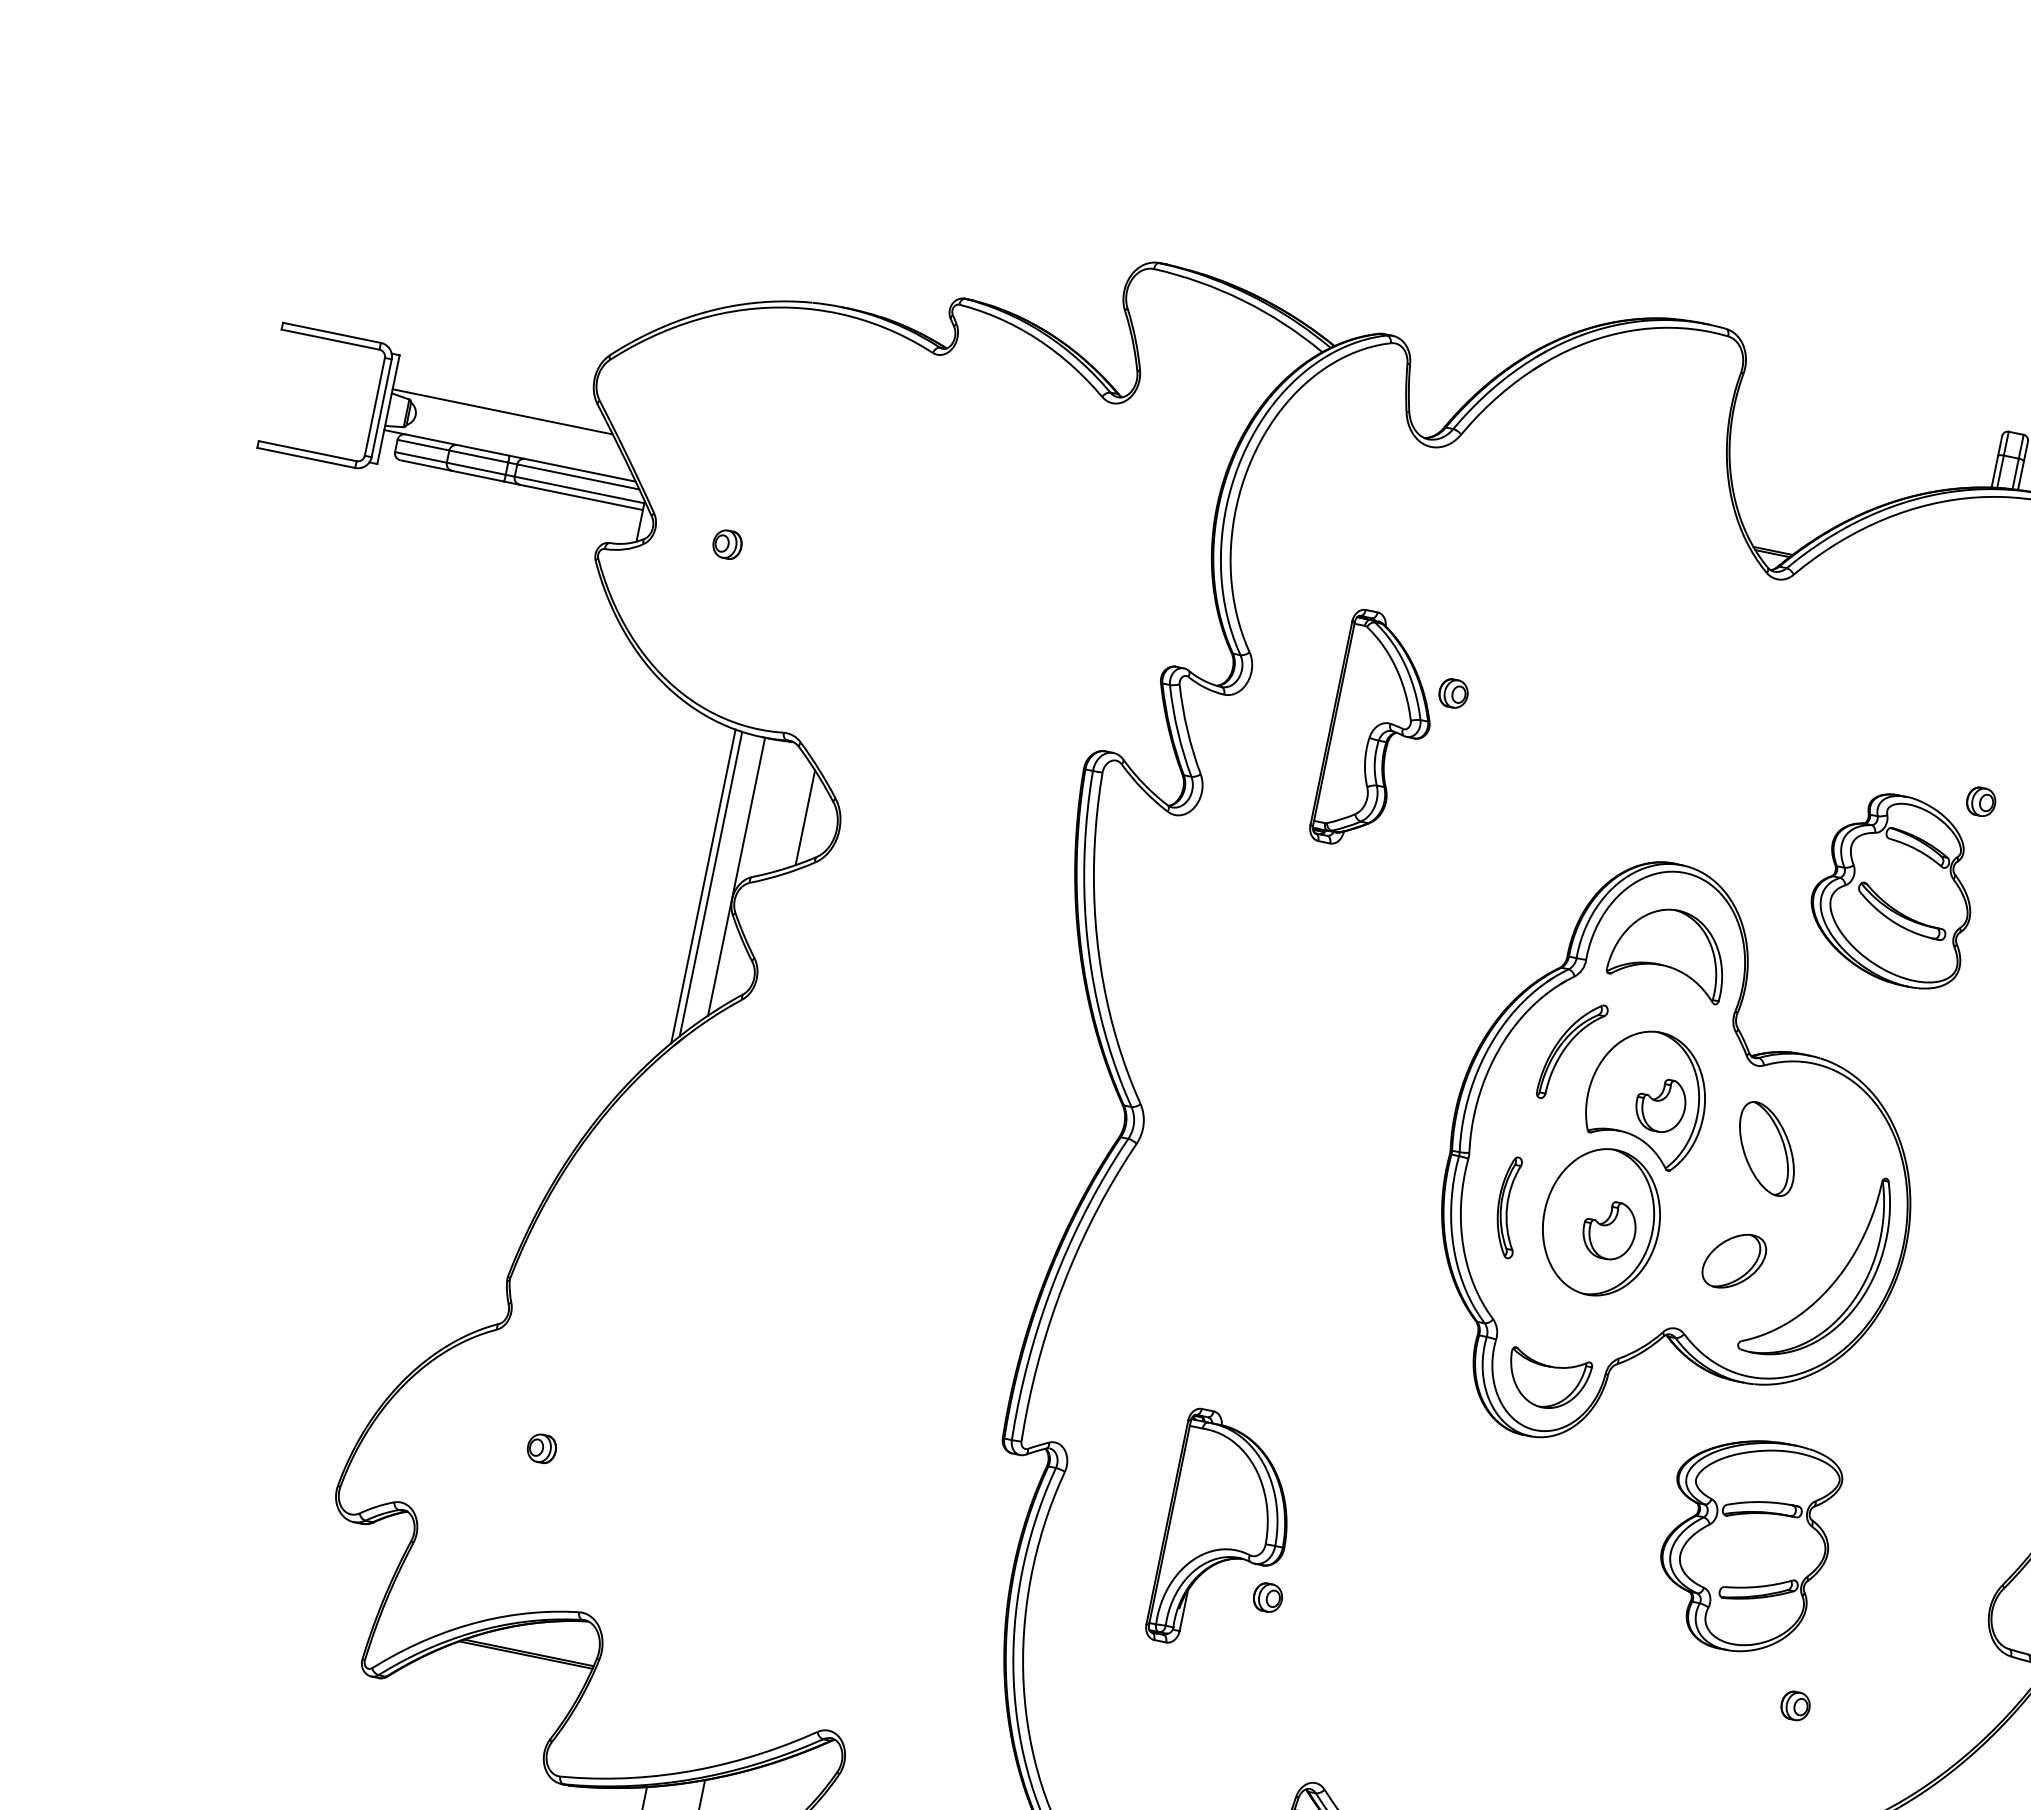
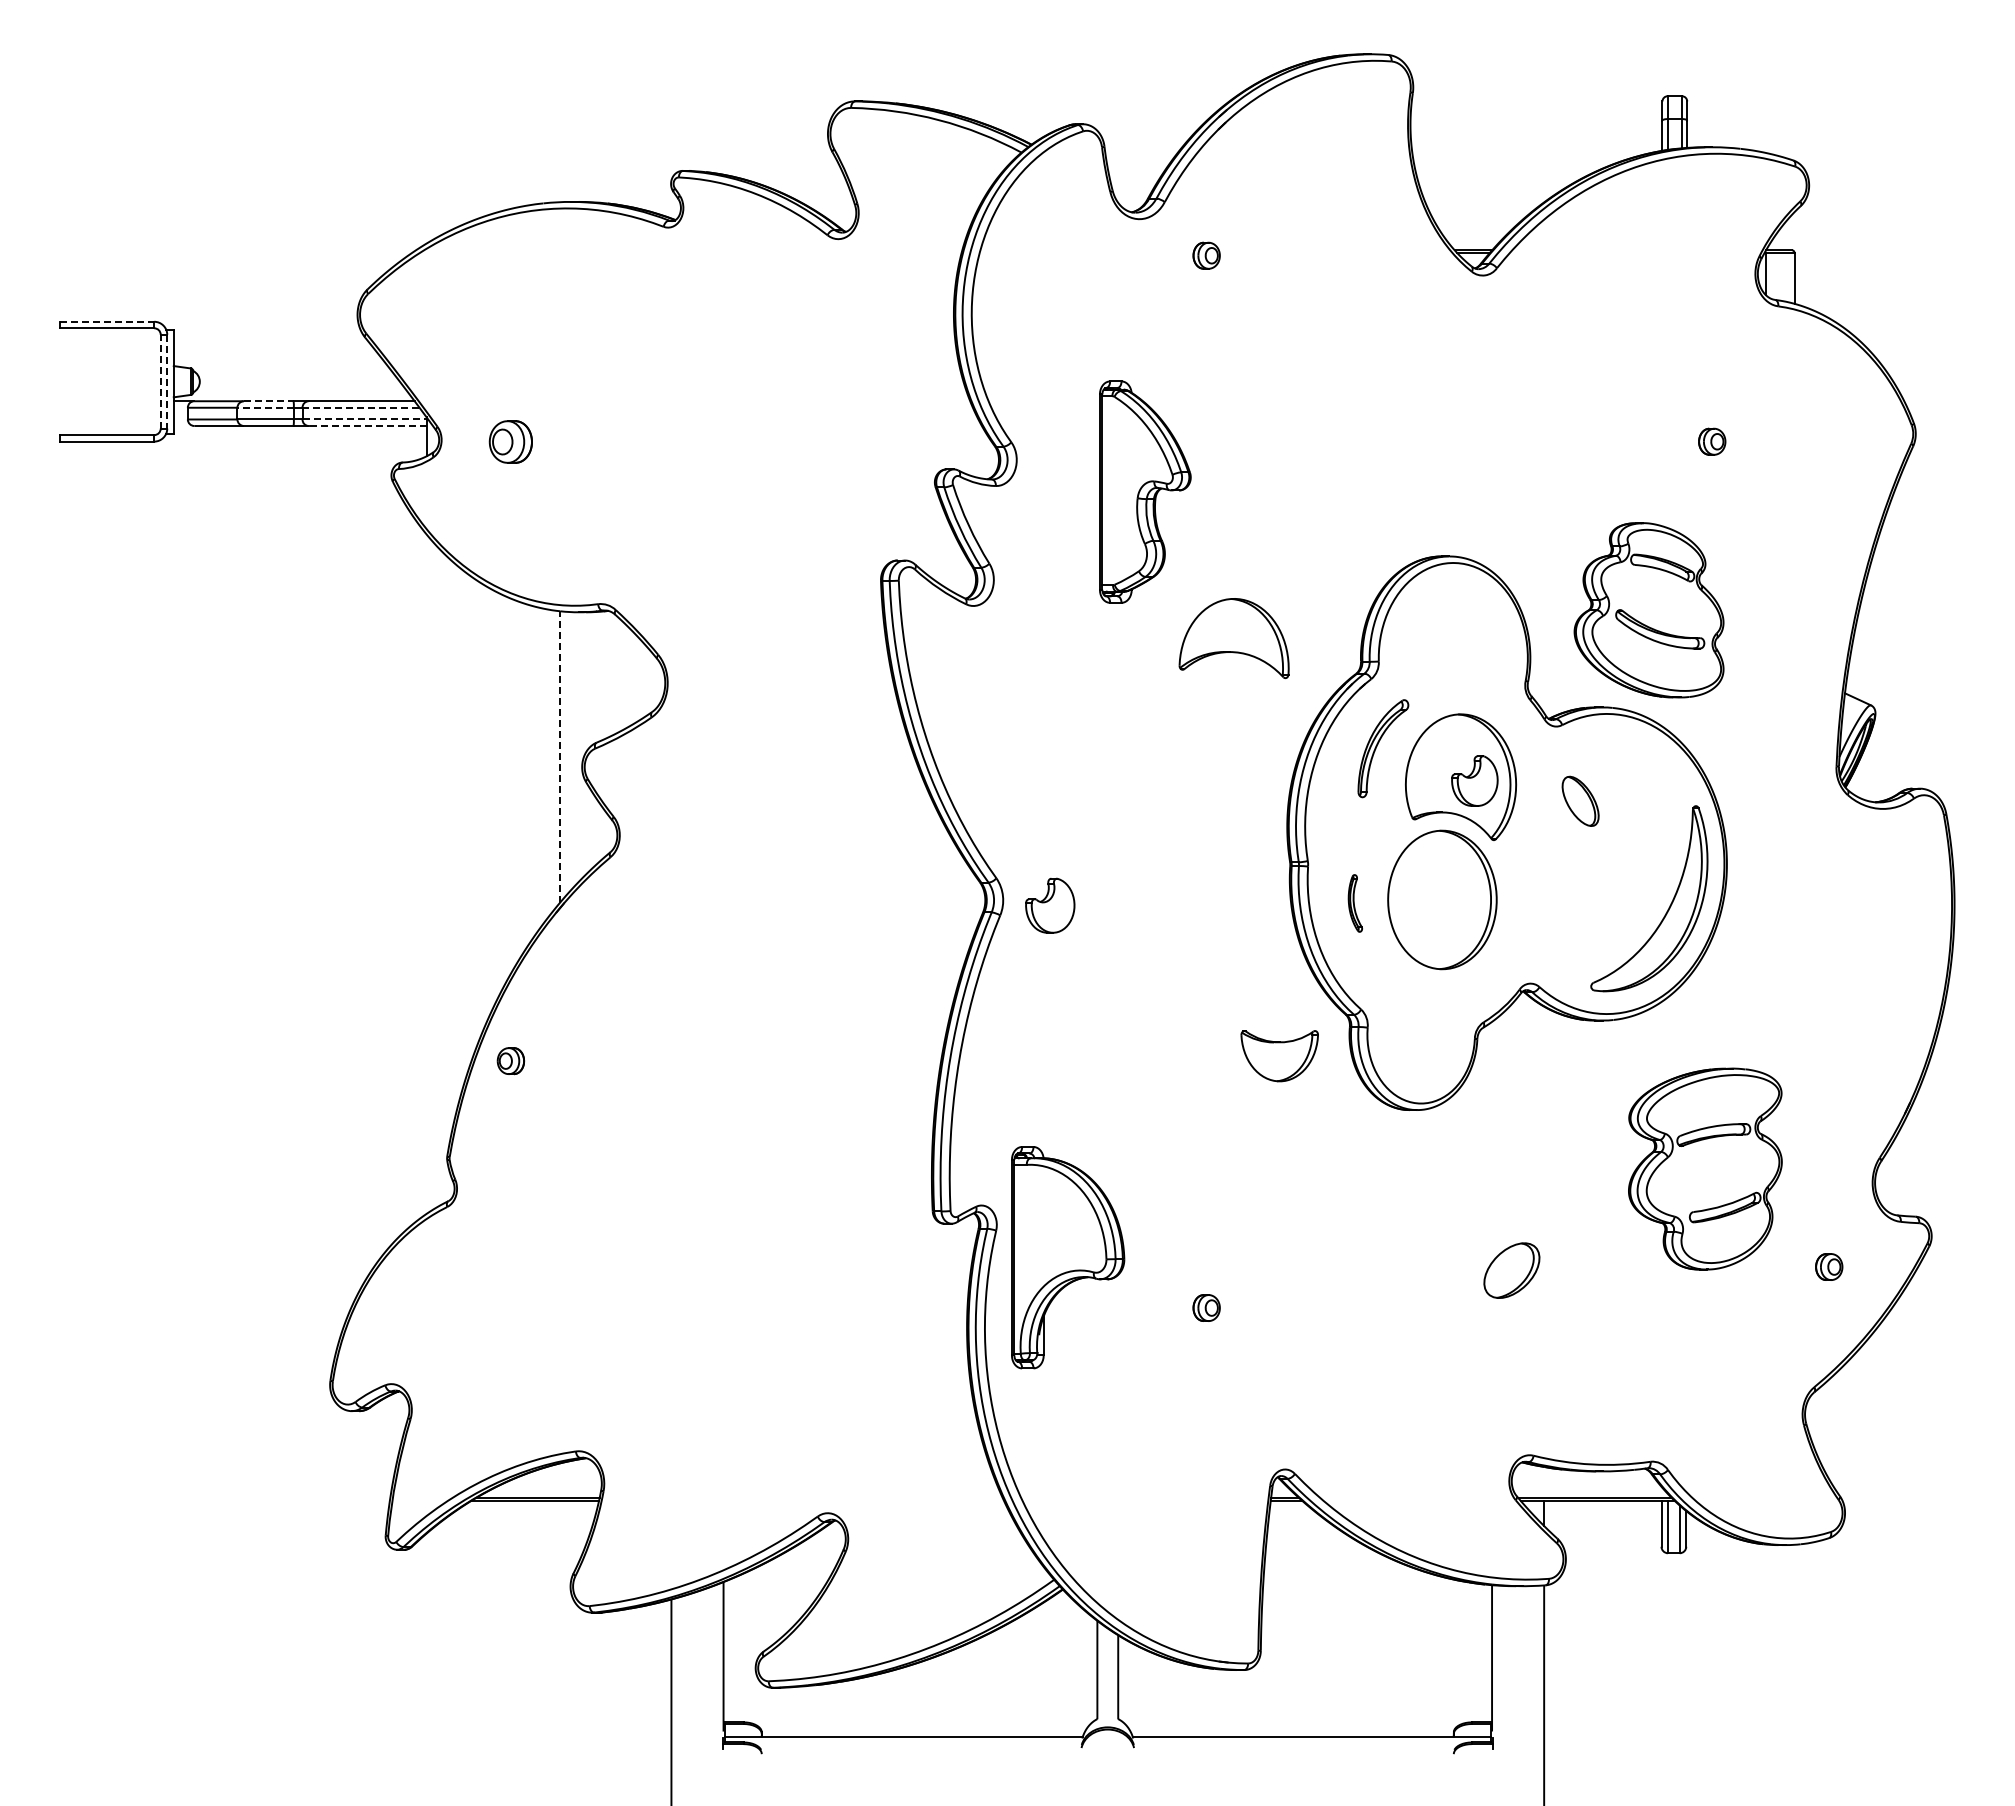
line: (332, 332) -> (107, 321), solid -> dashed
line: (374, 406) -> (160, 381), solid -> dashed
line: (381, 408) -> (167, 381), solid -> dashed
line: (501, 412) -> (278, 362), removed
line: (483, 450) -> (268, 401), solid -> dashed
line: (478, 456) -> (265, 407), solid -> dashed
line: (577, 476) -> (360, 407), solid -> dashed
line: (580, 490) -> (365, 419), solid -> dashed
line: (581, 497) -> (367, 426), solid -> dashed
part: (727, 544) -> (510, 441), size x1.6
part: (1453, 693) -> (1206, 255), moved
line: (805, 817) -> (634, 677), removed
line: (736, 876) -> (581, 745), removed
line: (710, 884) -> (559, 757), solid -> dashed
line: (703, 886) -> (553, 760), removed
part: (1893, 889) -> (1648, 610), moved
part: (1669, 951) -> (1233, 638), moved
part: (1766, 1149) -> (1580, 801), size x0.6
part: (1510, 1207) -> (1355, 903), size x0.6
part: (1609, 1230) -> (1050, 905), moved
part: (1733, 1260) -> (1511, 1270), moved
part: (1547, 1381) -> (1279, 1056), moved
part: (541, 1449) -> (510, 1061), moved
part: (1226, 1534) -> (1068, 1257), moved
part: (1746, 1544) -> (1705, 1168), moved
part: (1796, 1705) -> (1829, 1266), moved

